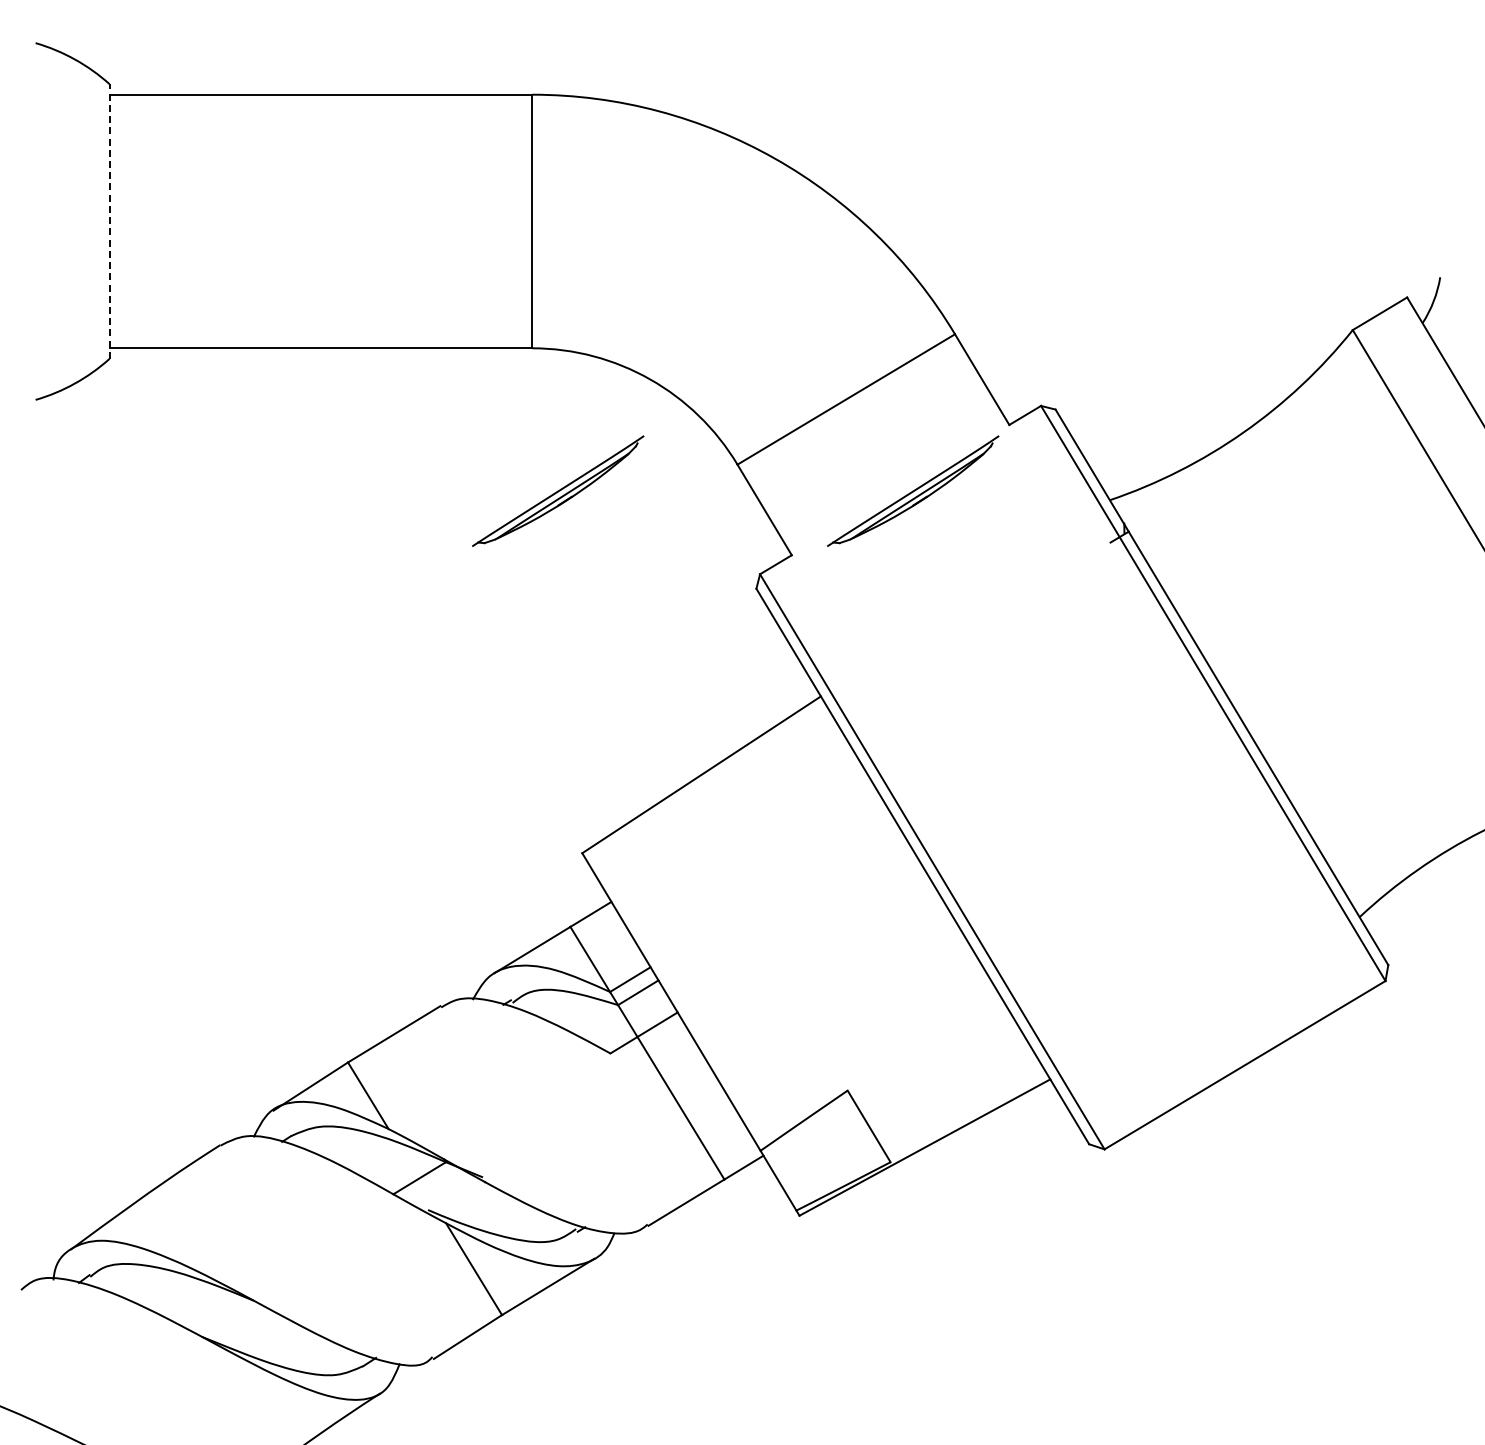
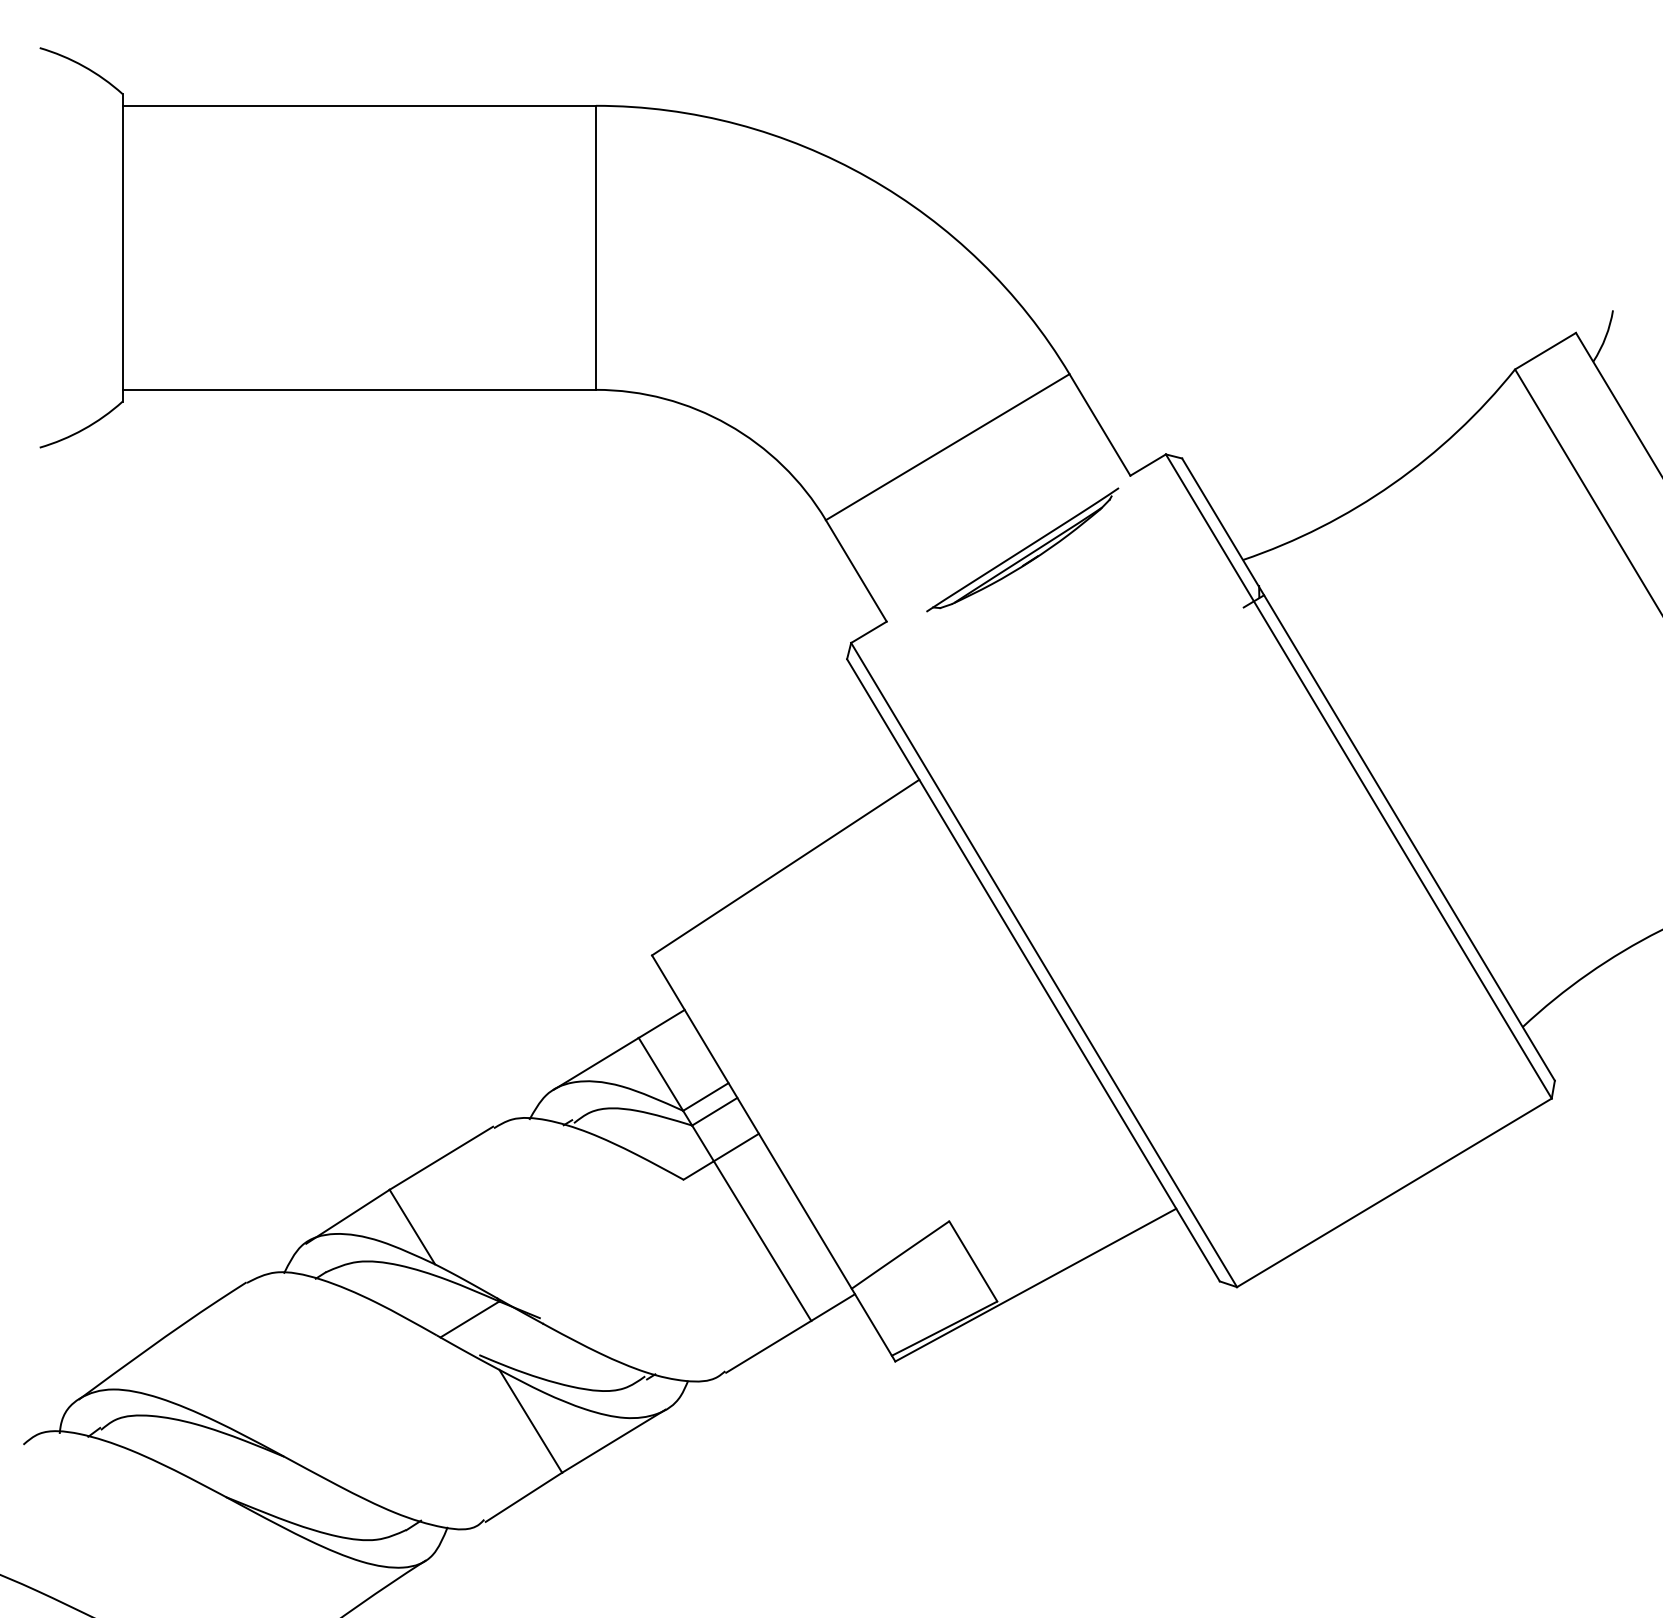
line: (109, 221) -> (122, 247), dashed -> solid
part: (558, 490) -> (625, 549), removed

